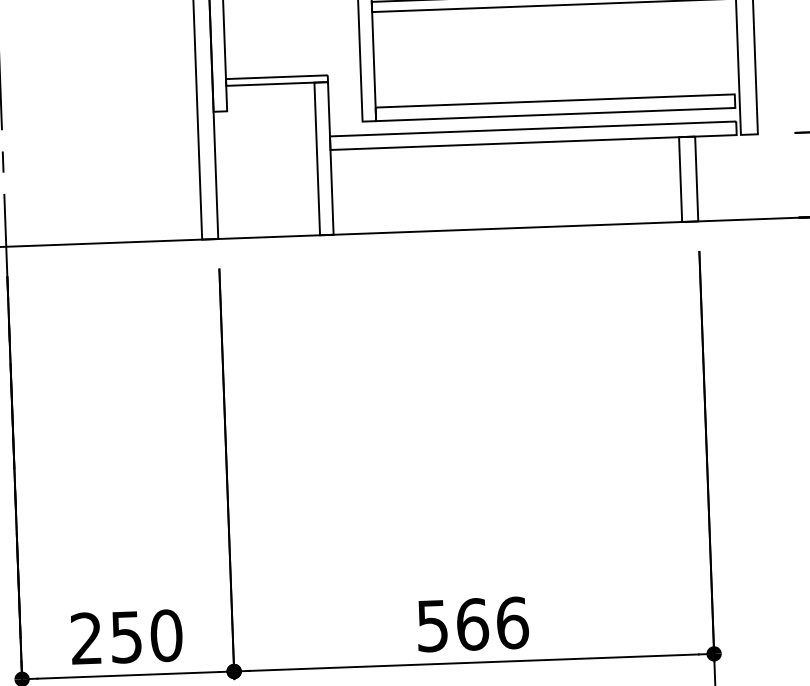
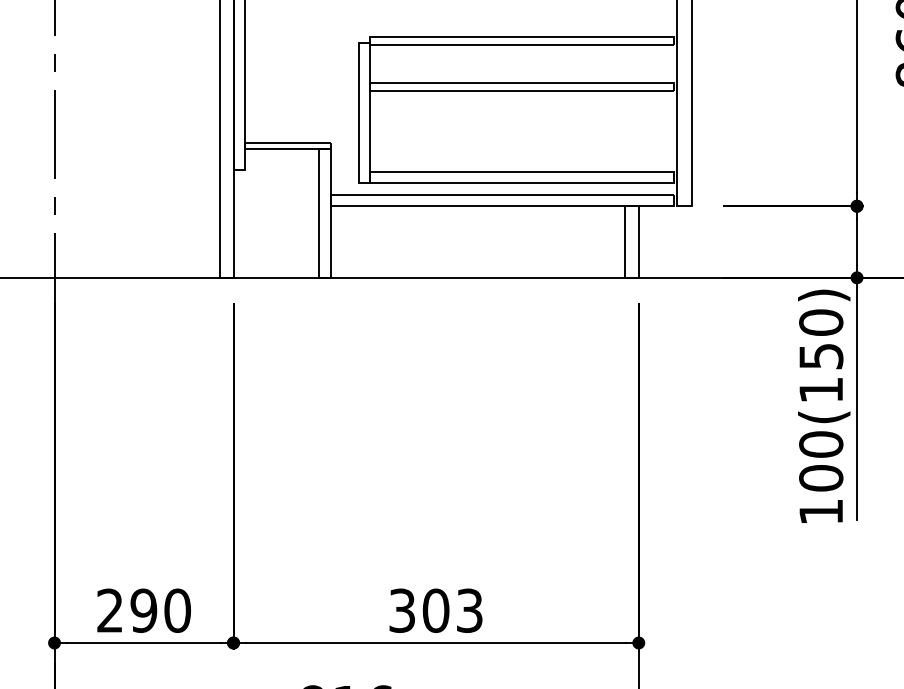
text: (473, 624) -> (436, 610), 566 -> 303
text: (126, 636) -> (143, 610), 250 -> 290

